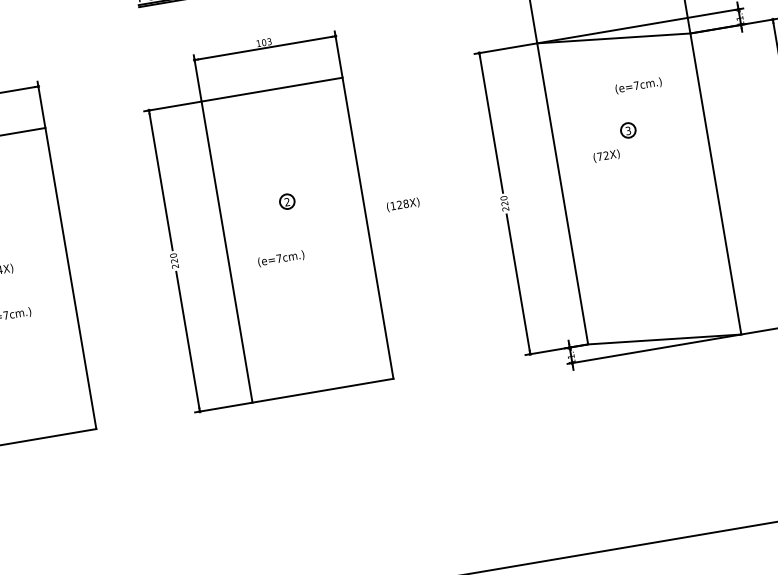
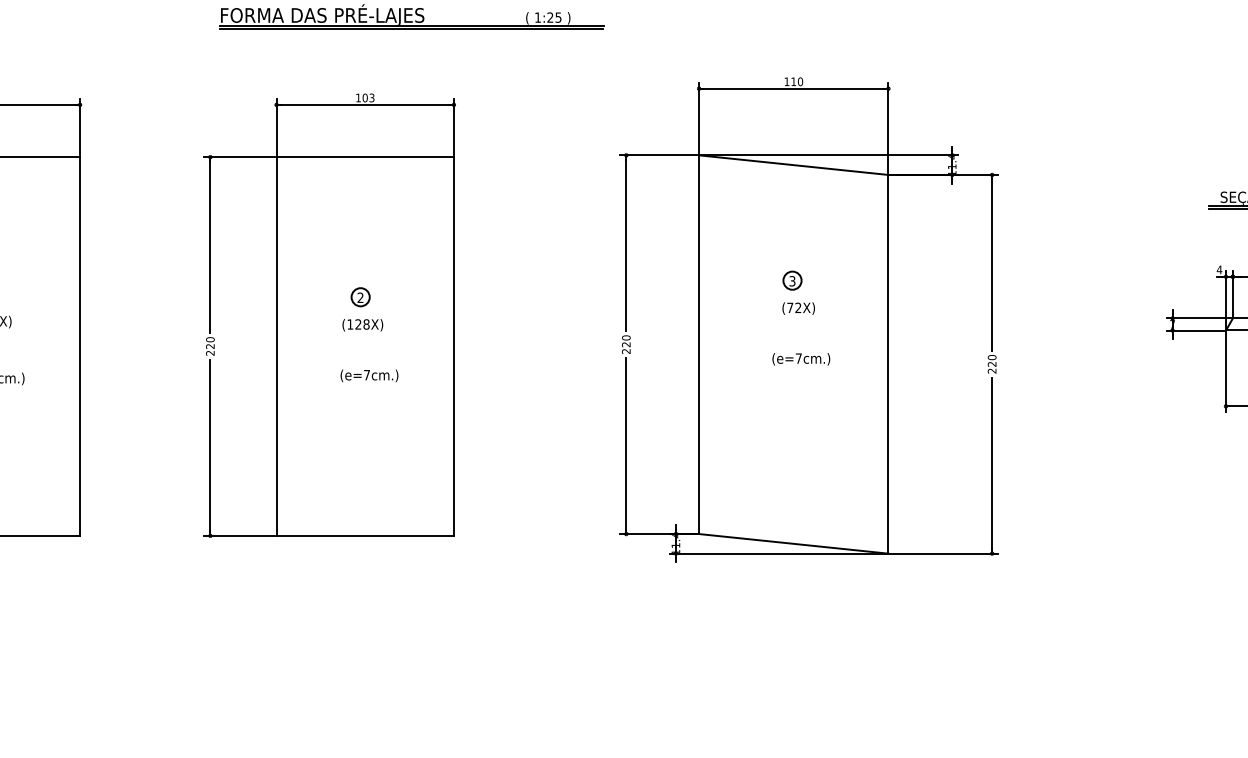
text: (638, 86) -> (801, 359), moved
text: (606, 156) -> (798, 308), moved
text: (403, 205) -> (362, 325), moved
text: (281, 258) -> (369, 375), moved

